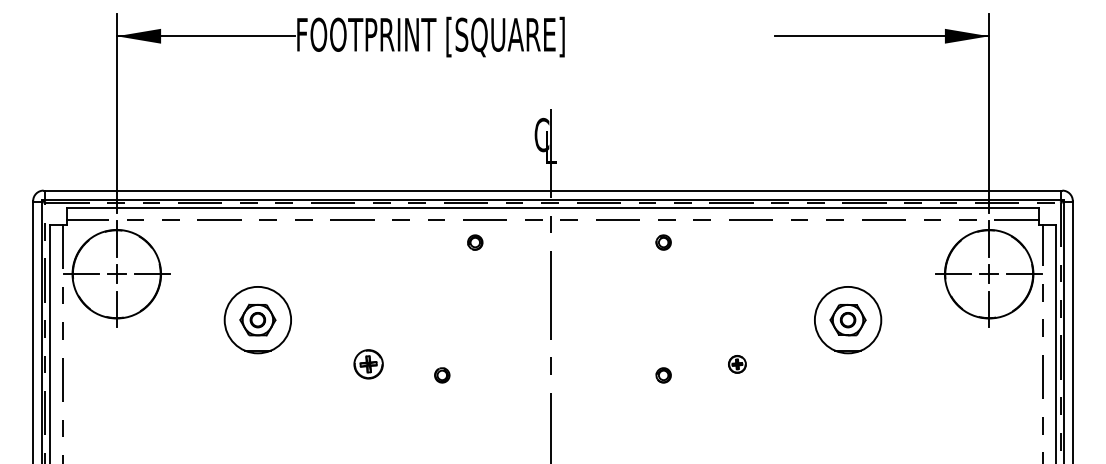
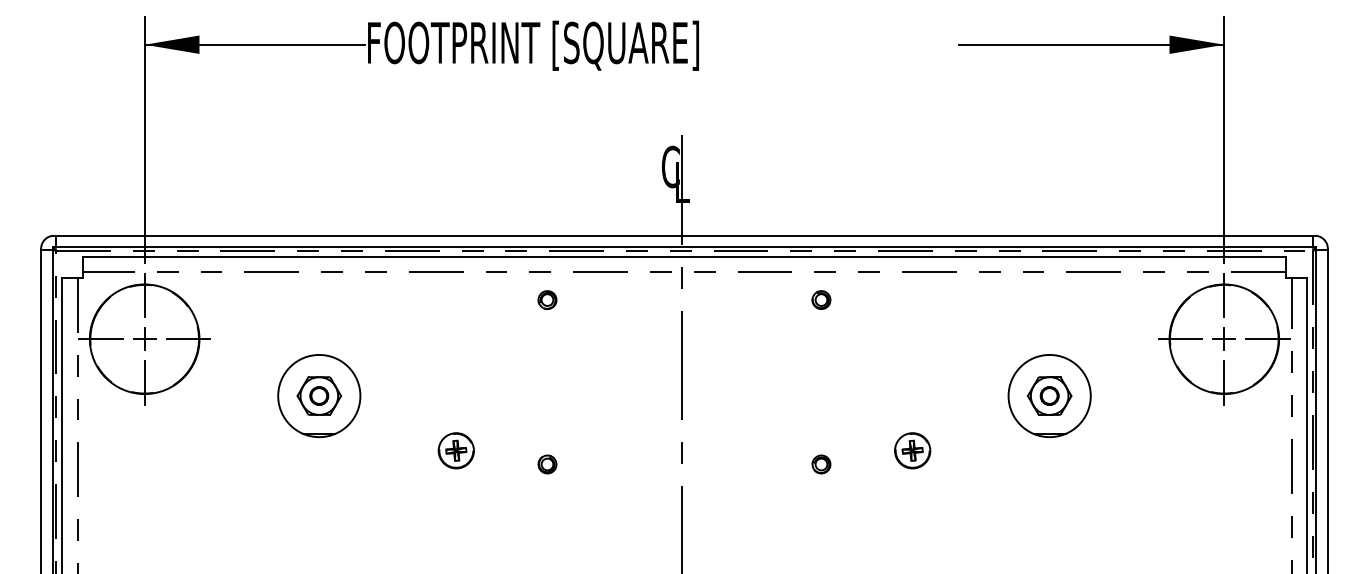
part: (475, 242) -> (547, 299), moved
part: (737, 364) -> (912, 450), size x1.67

